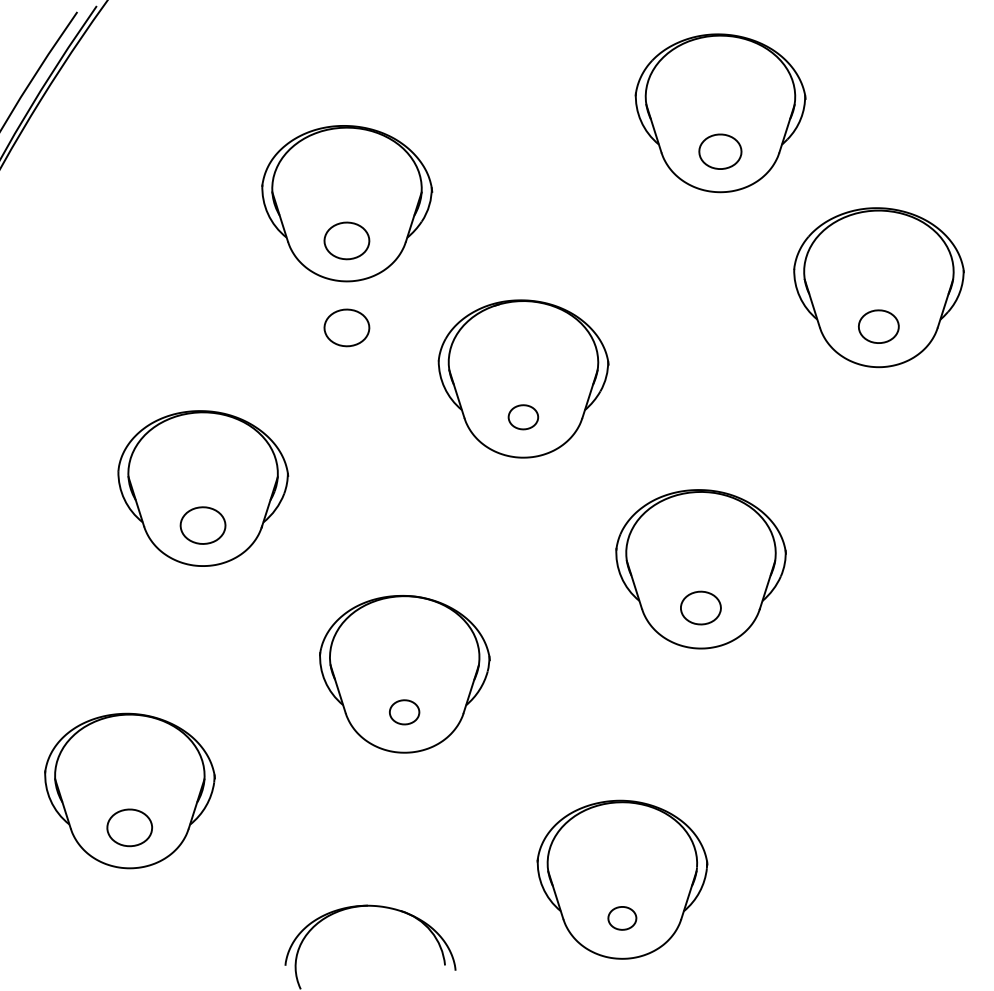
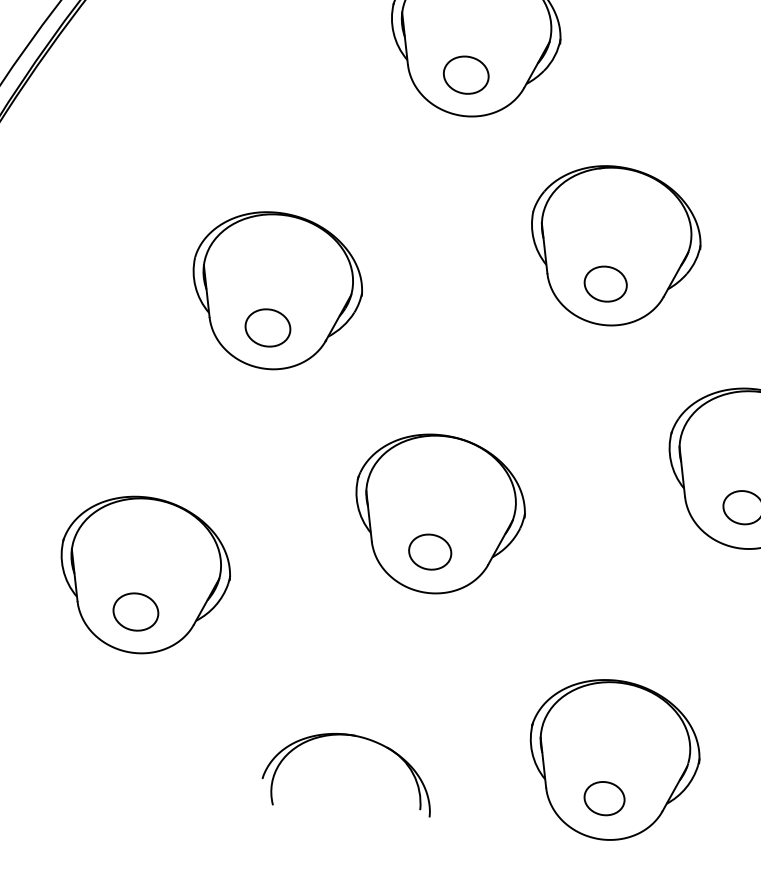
part: (346, 327) -> (448, 160), removed
part: (523, 417) -> (605, 284), size x1.43
part: (404, 712) -> (430, 552), size x1.43
part: (622, 918) -> (604, 798), size x1.43

